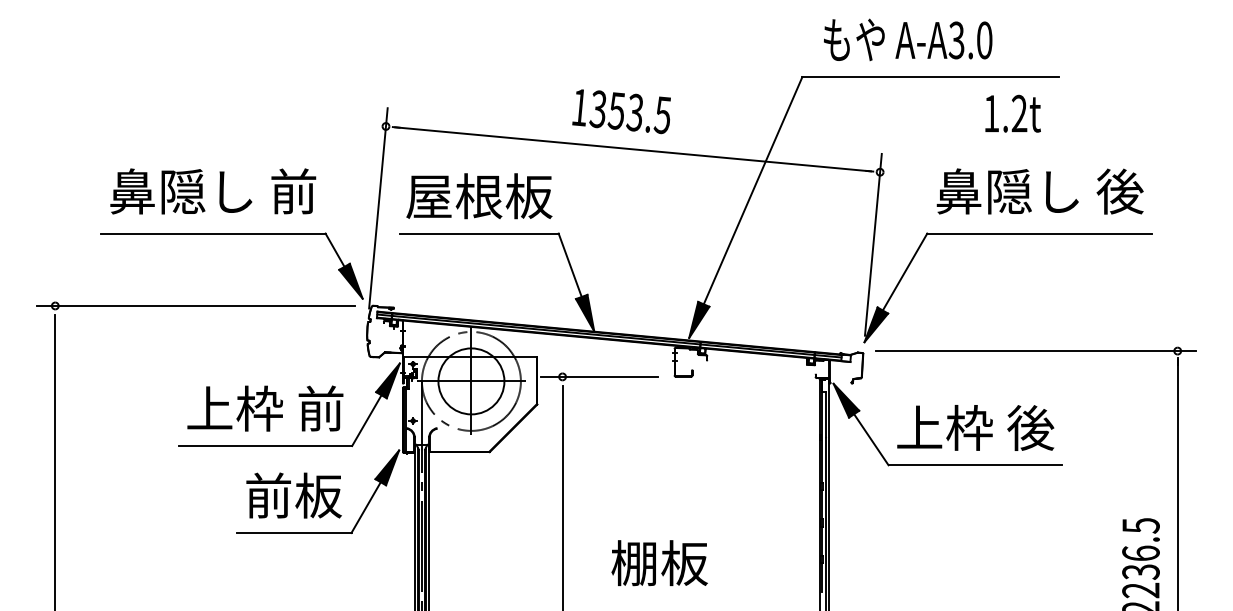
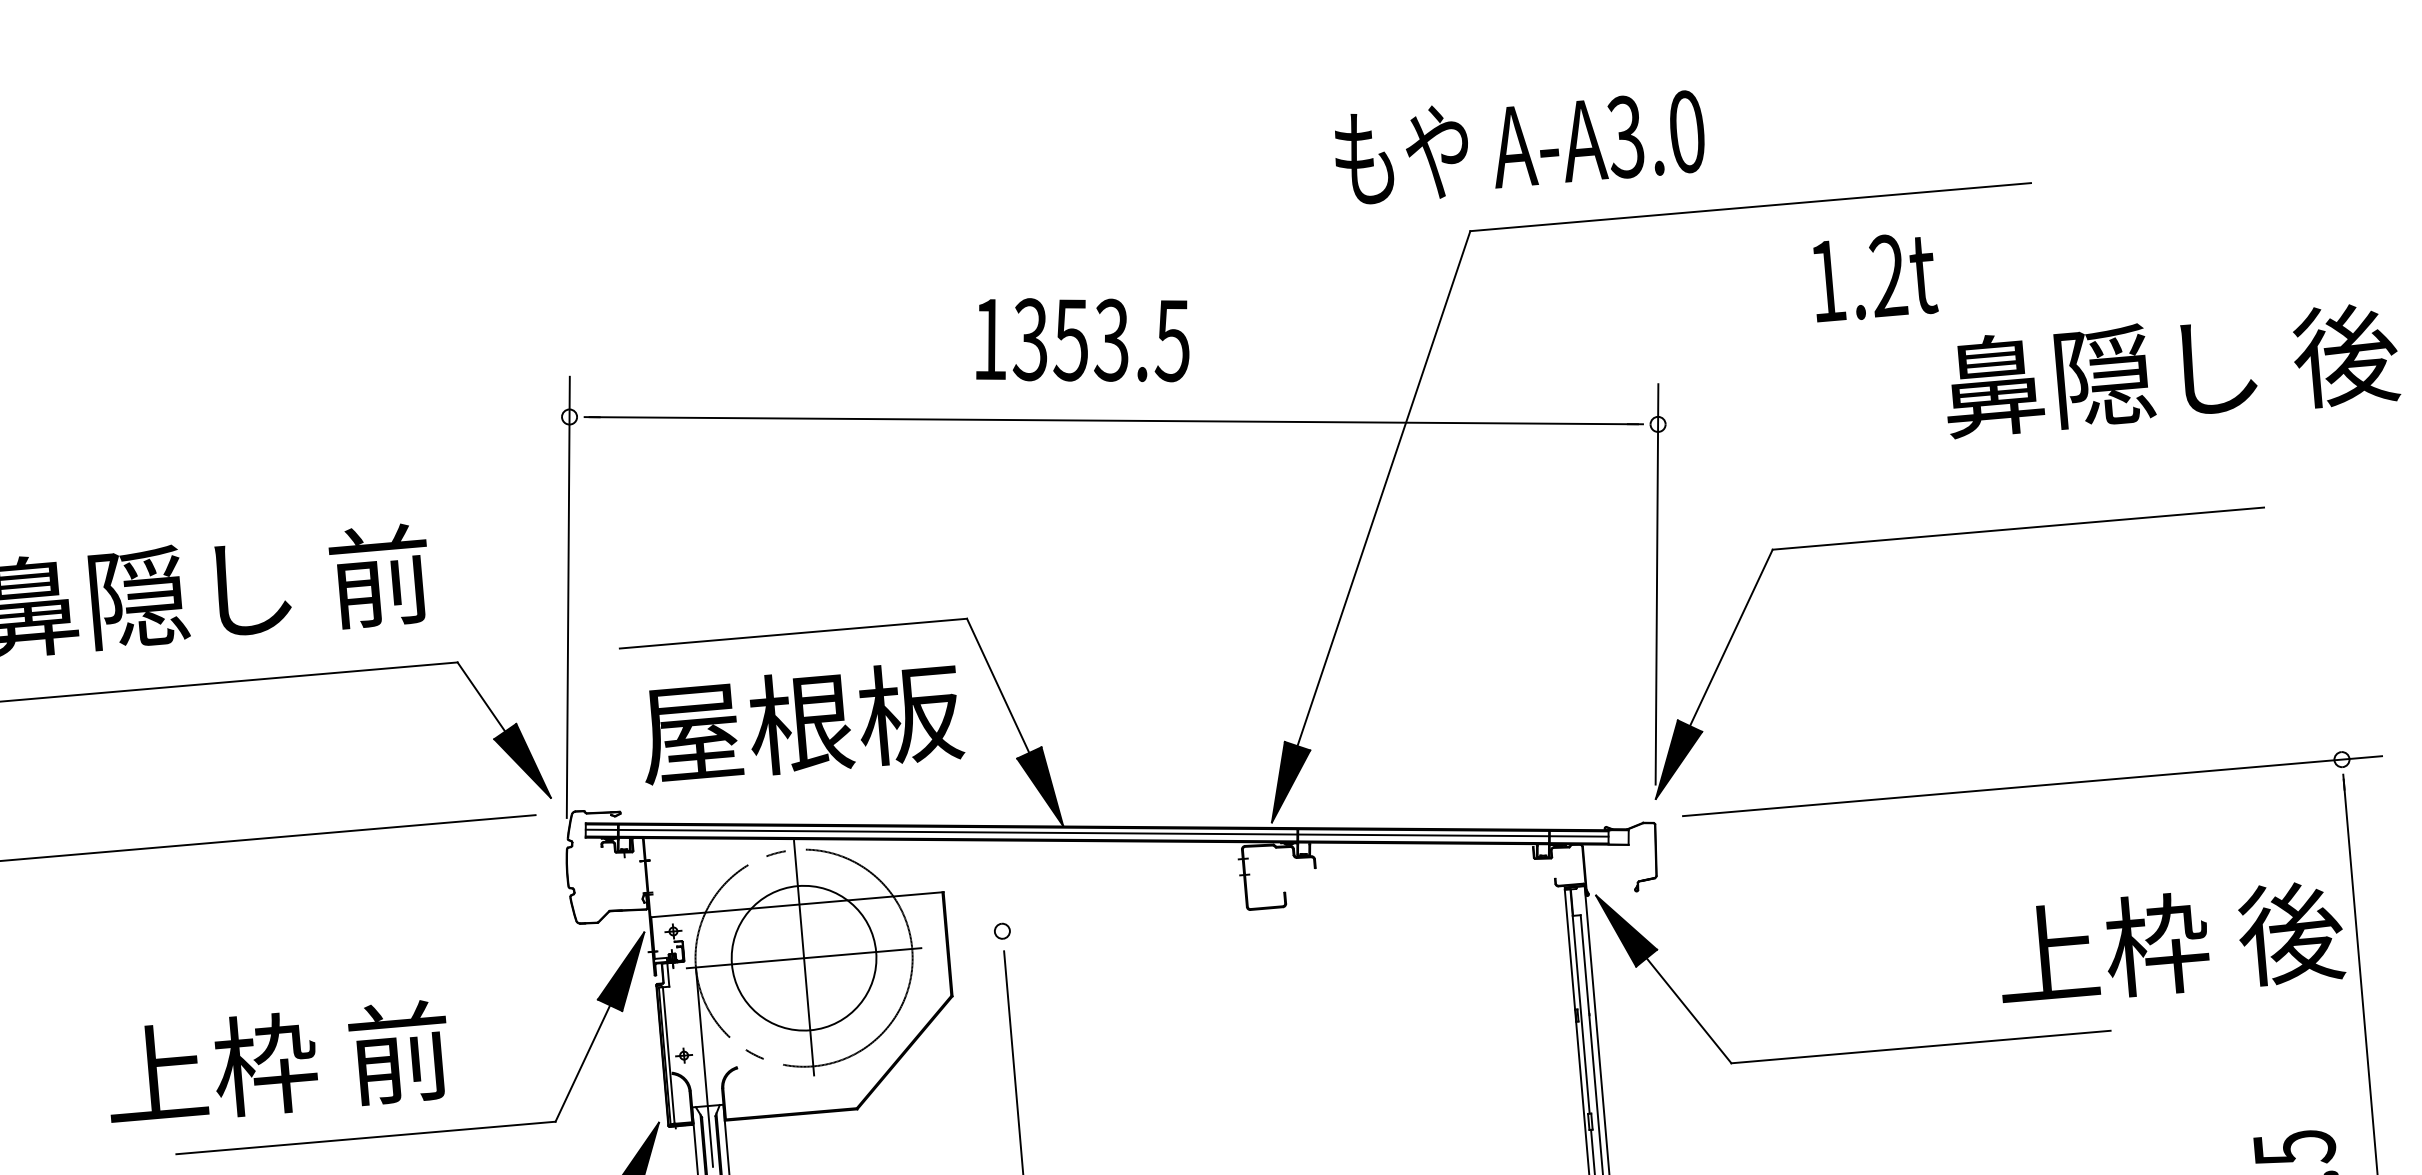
text: (908, 39) -> (1520, 144), moved
text: (1012, 113) -> (1873, 276), moved
text: (1039, 191) -> (2169, 370), moved
text: (479, 196) -> (801, 723), moved
line: (598, 376) -> (1080, 923), removed
text: (265, 408) -> (278, 1062), moved
text: (975, 427) -> (2170, 942), moved

